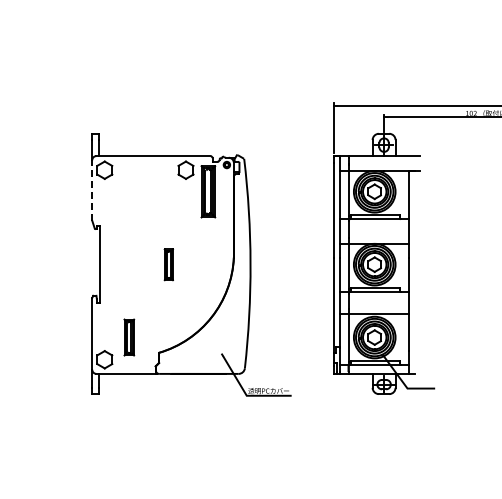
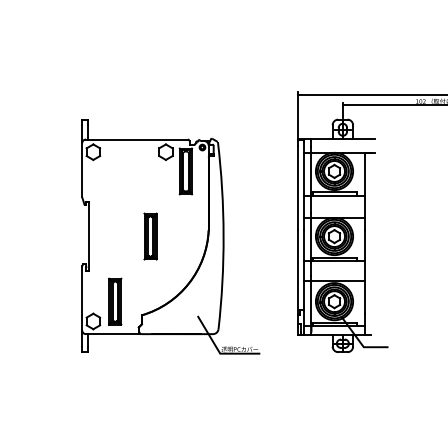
line: (92, 190) -> (82, 170), dashed -> solid
part: (168, 264) -> (150, 236), size x1.67
part: (129, 337) -> (115, 301), size x1.43

